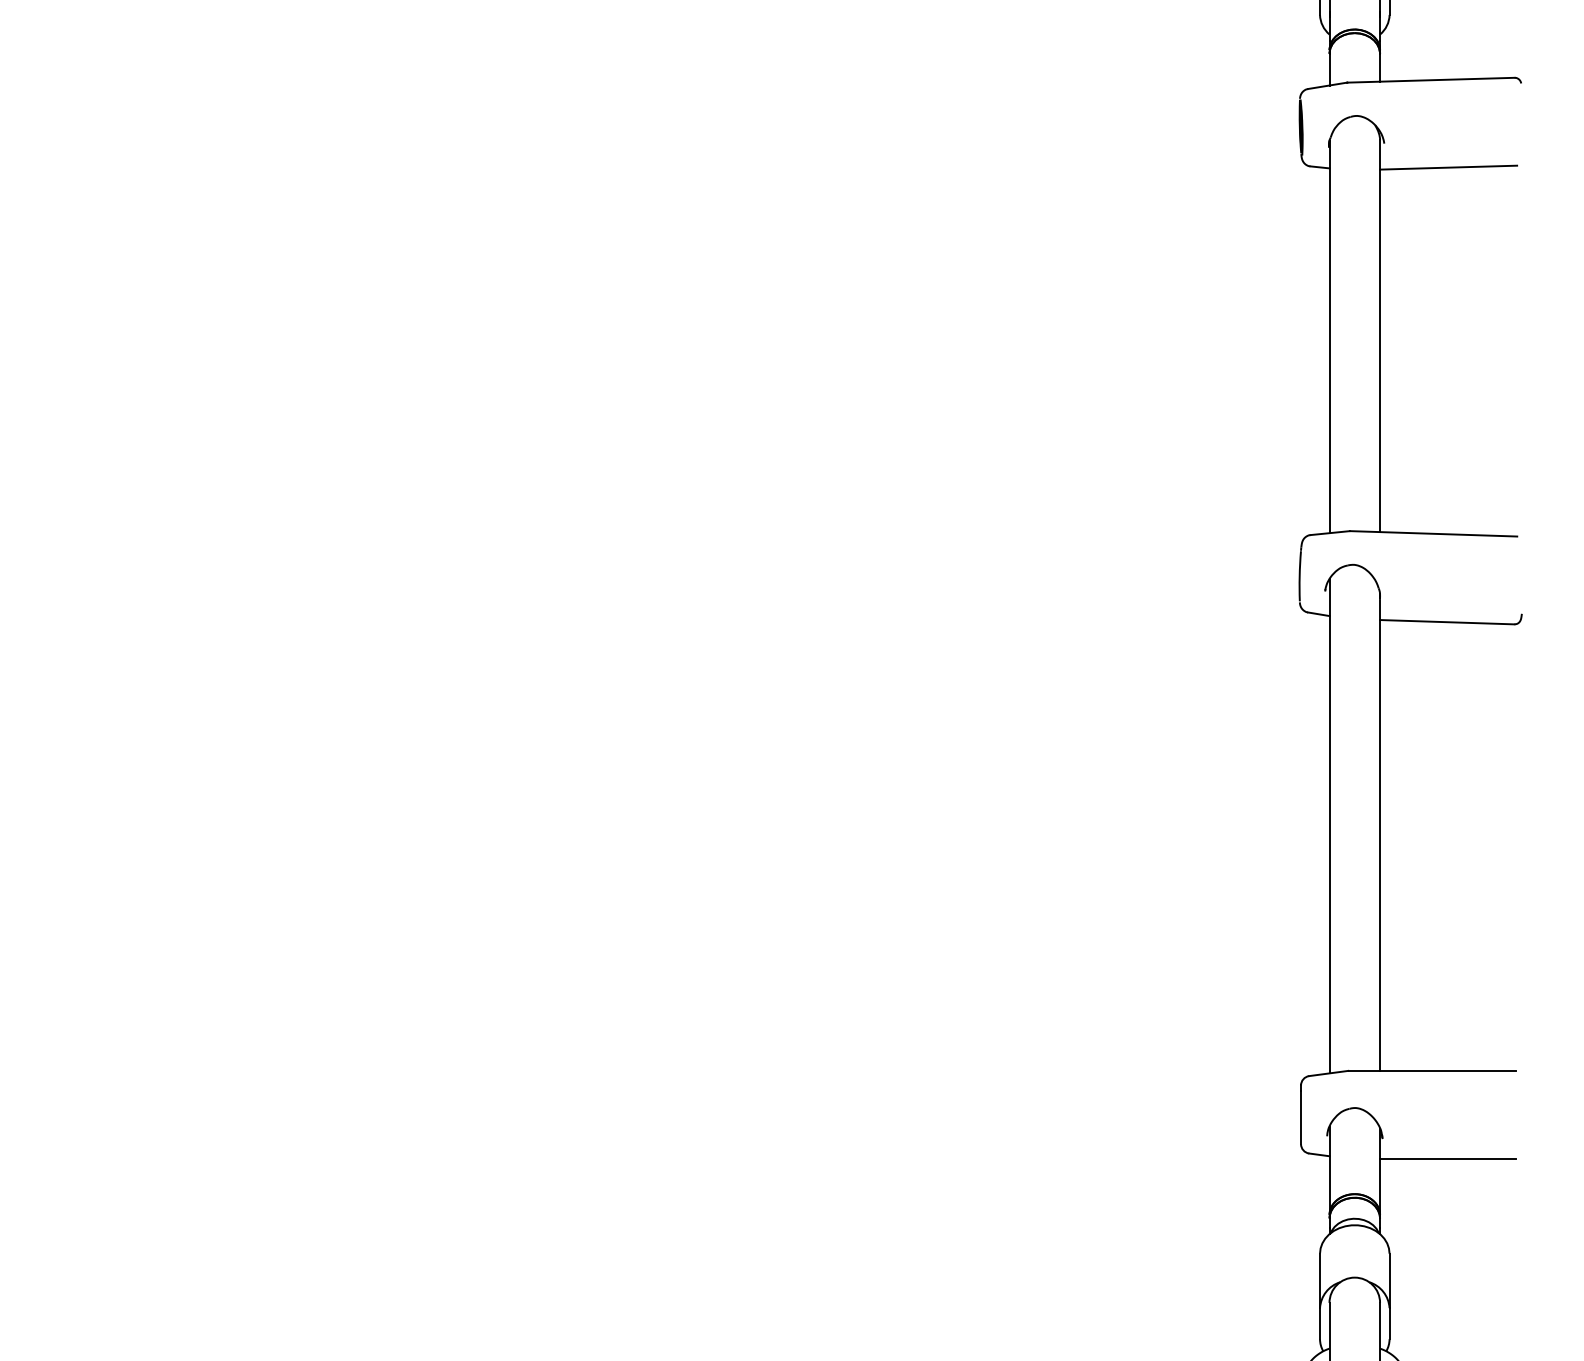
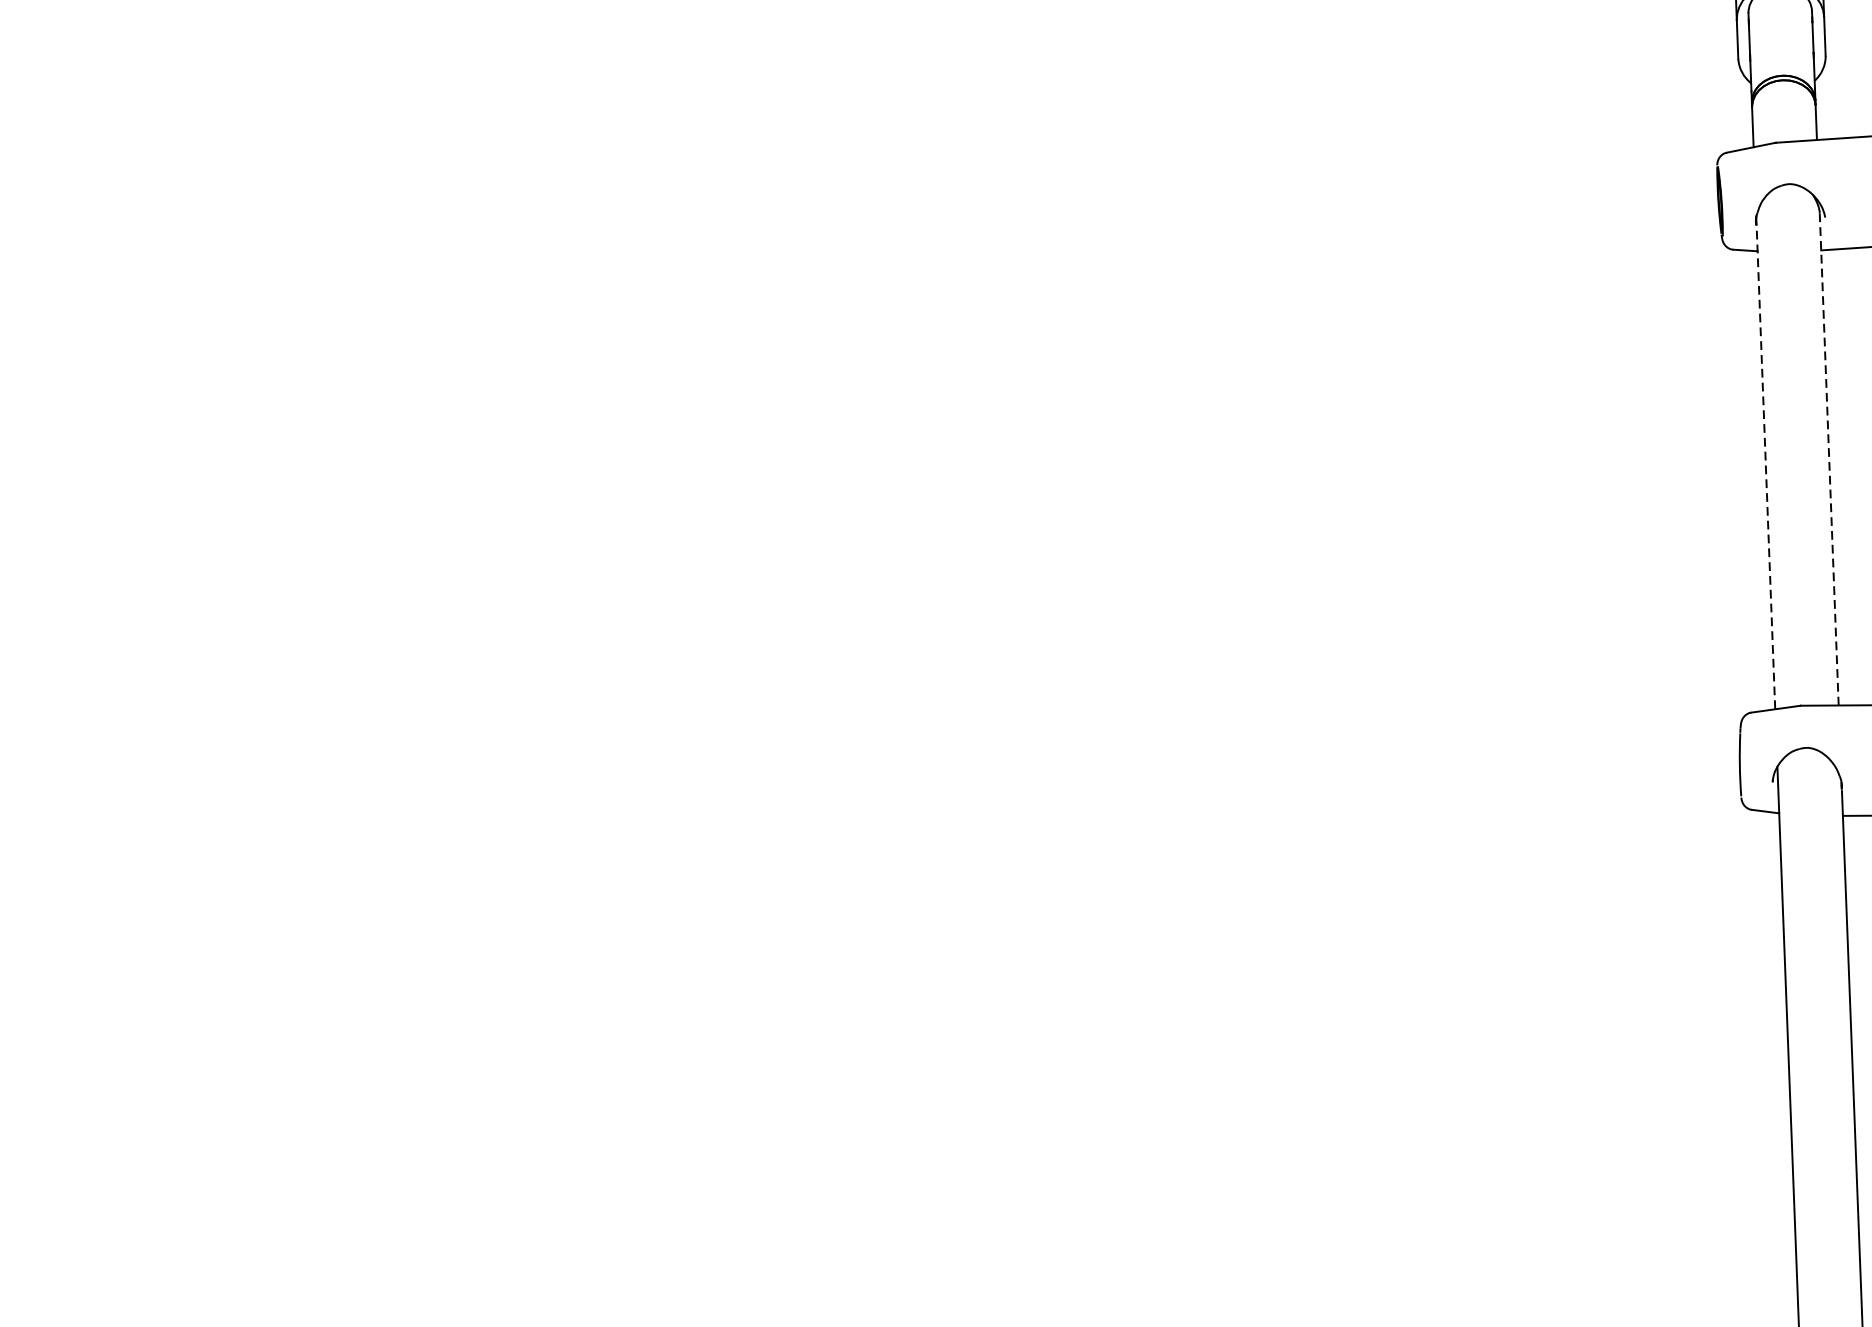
line: (1380, 336) -> (1829, 459), solid -> dashed
line: (1329, 337) -> (1765, 463), solid -> dashed

